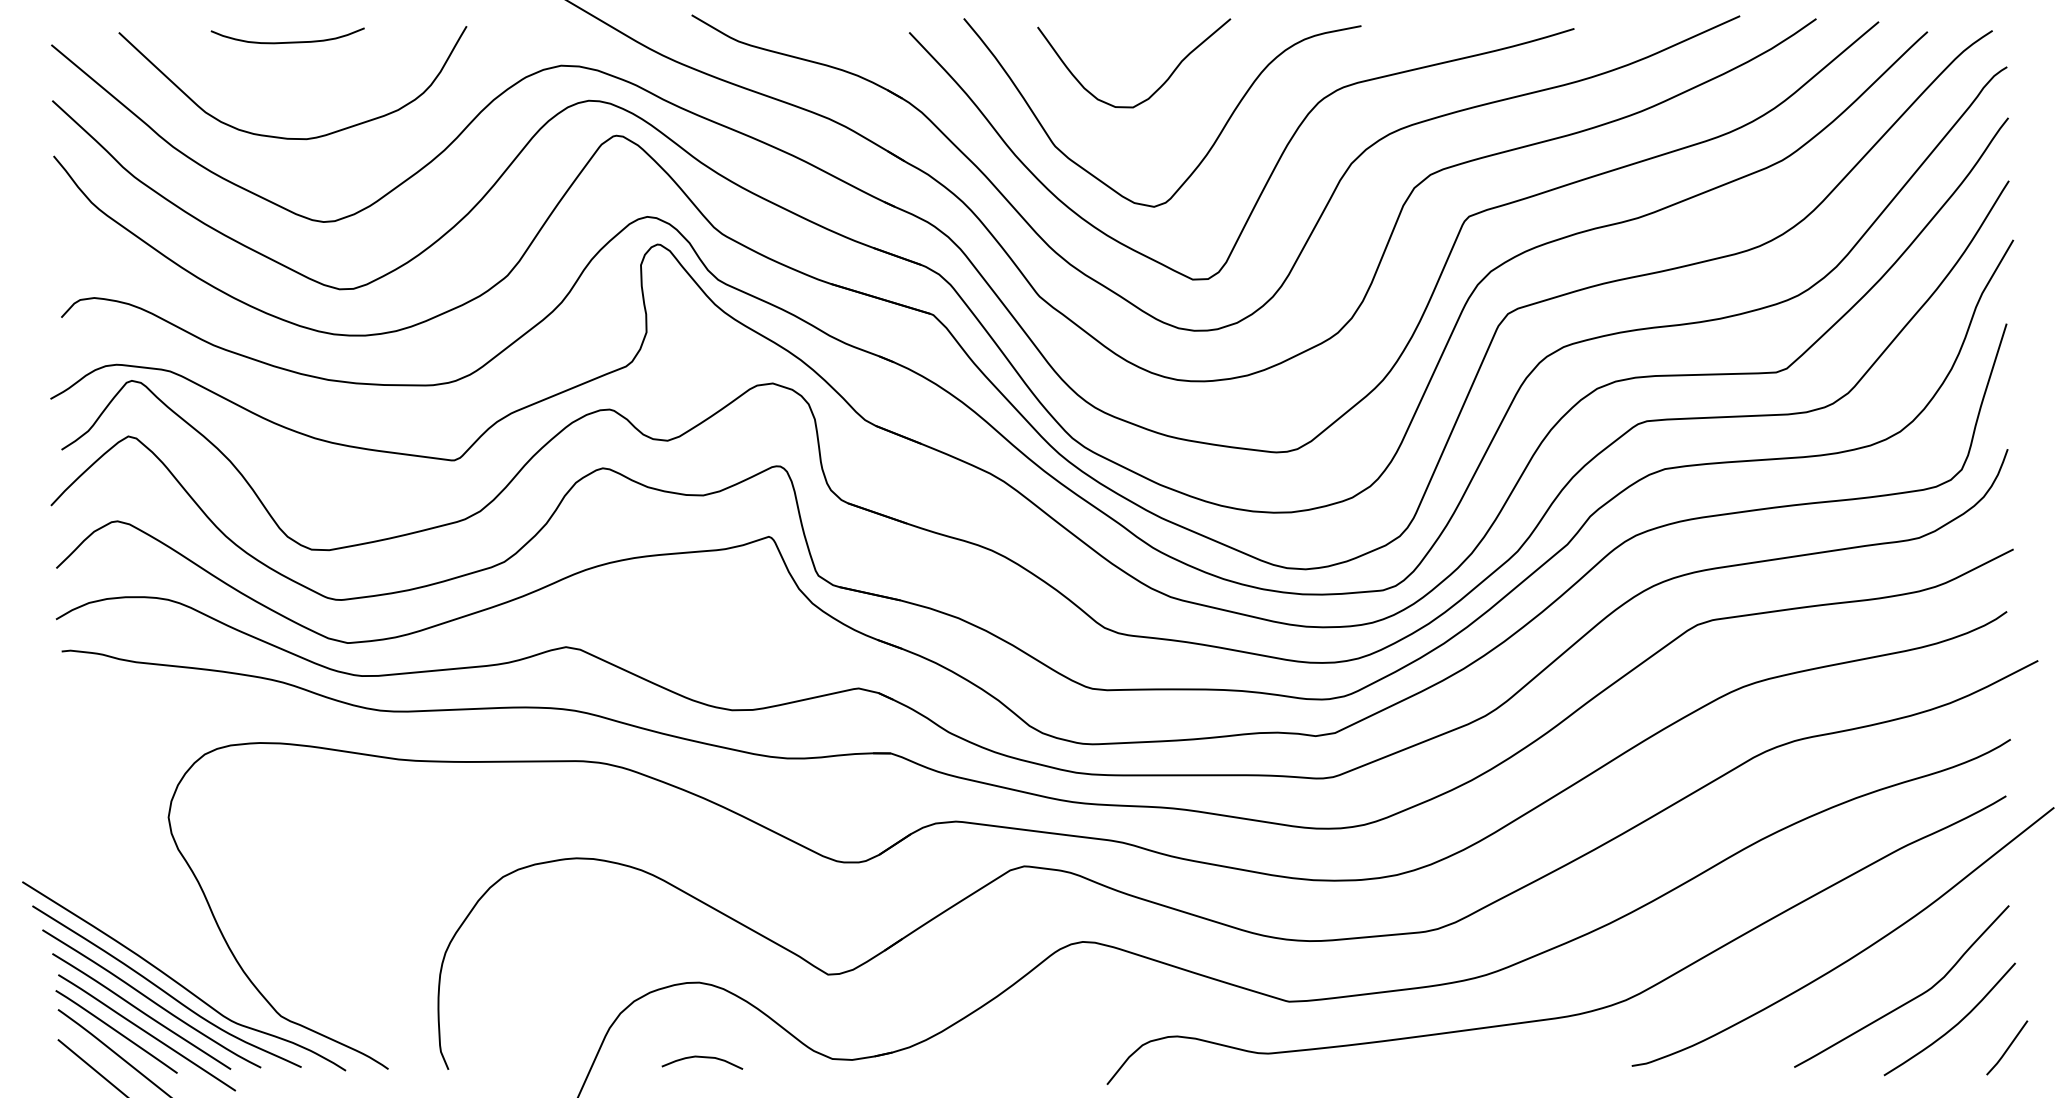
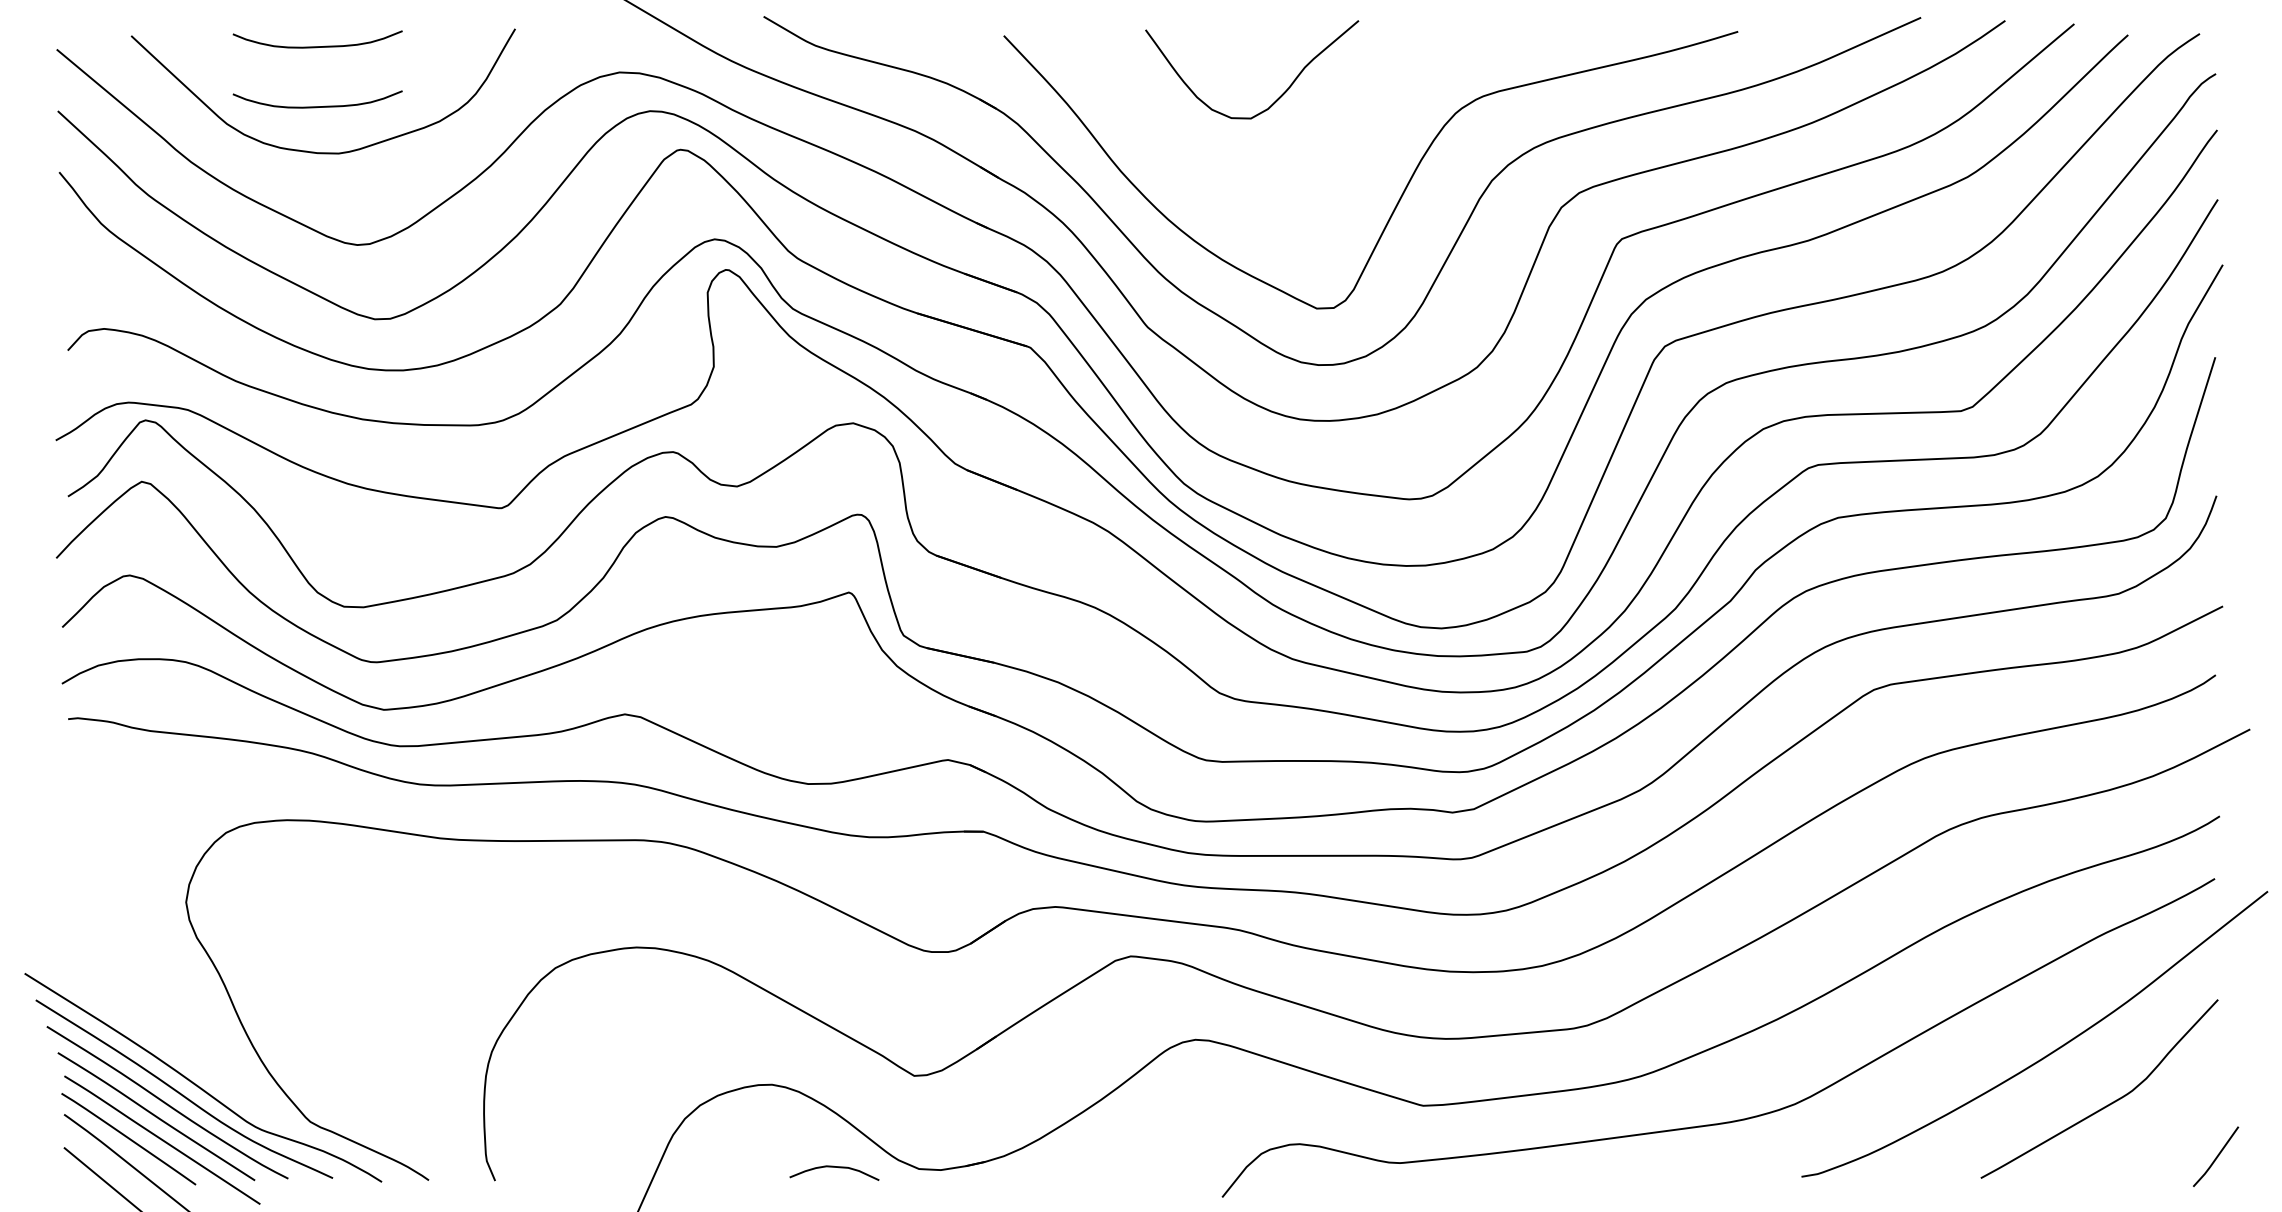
curve: (287, 96) -> (317, 106), added
curve: (1212, 144) -> (1338, 159), removed
curve: (1956, 1024) -> (2159, 1130), removed
curve: (702, 1057) -> (834, 1167), moved

